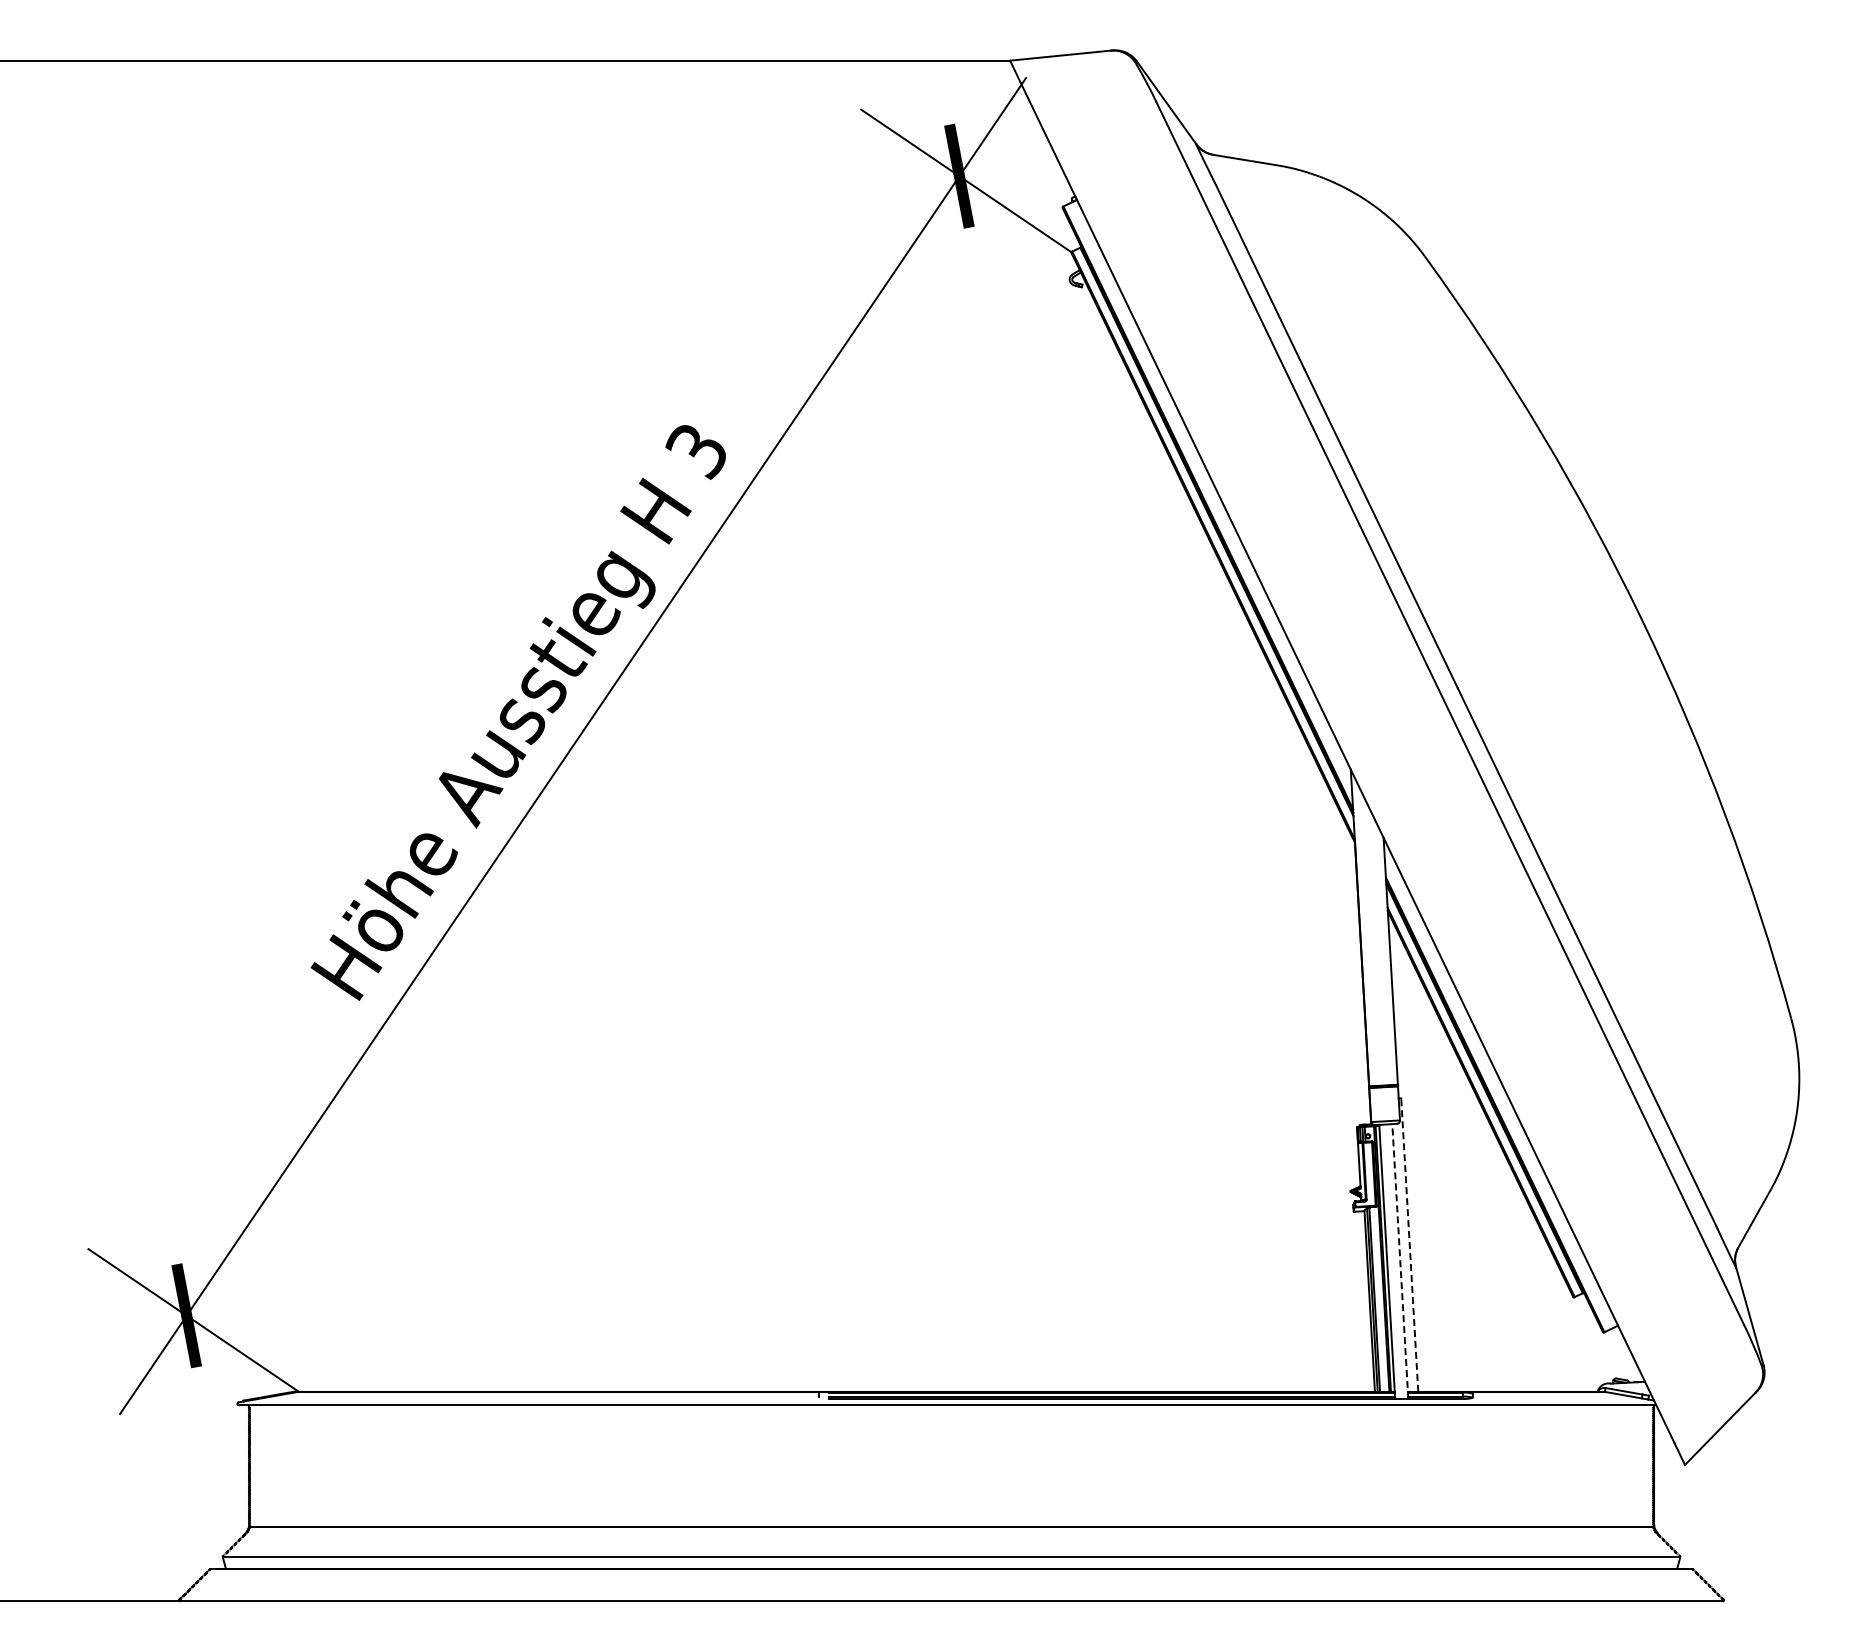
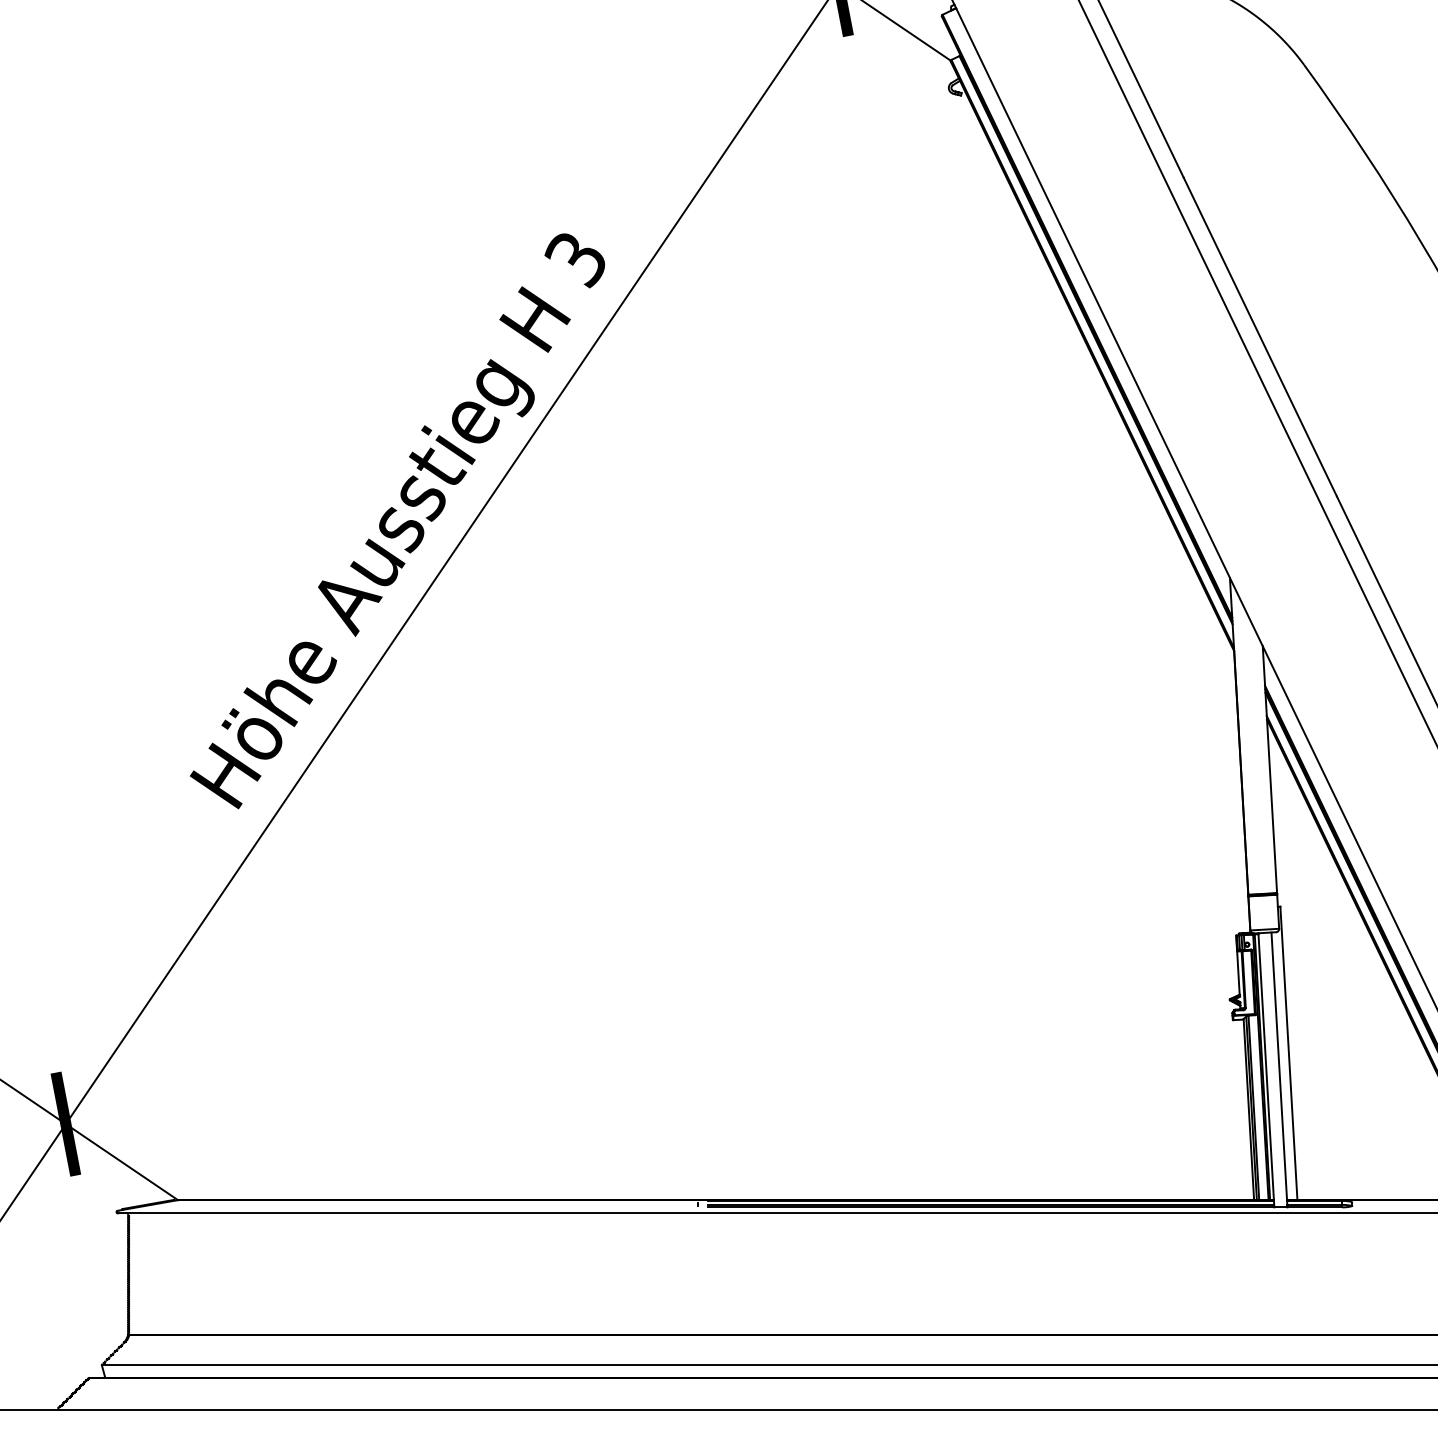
line: (1409, 1245) -> (1288, 1053), dashed -> solid
line: (1400, 1261) -> (1279, 1069), dashed -> solid

